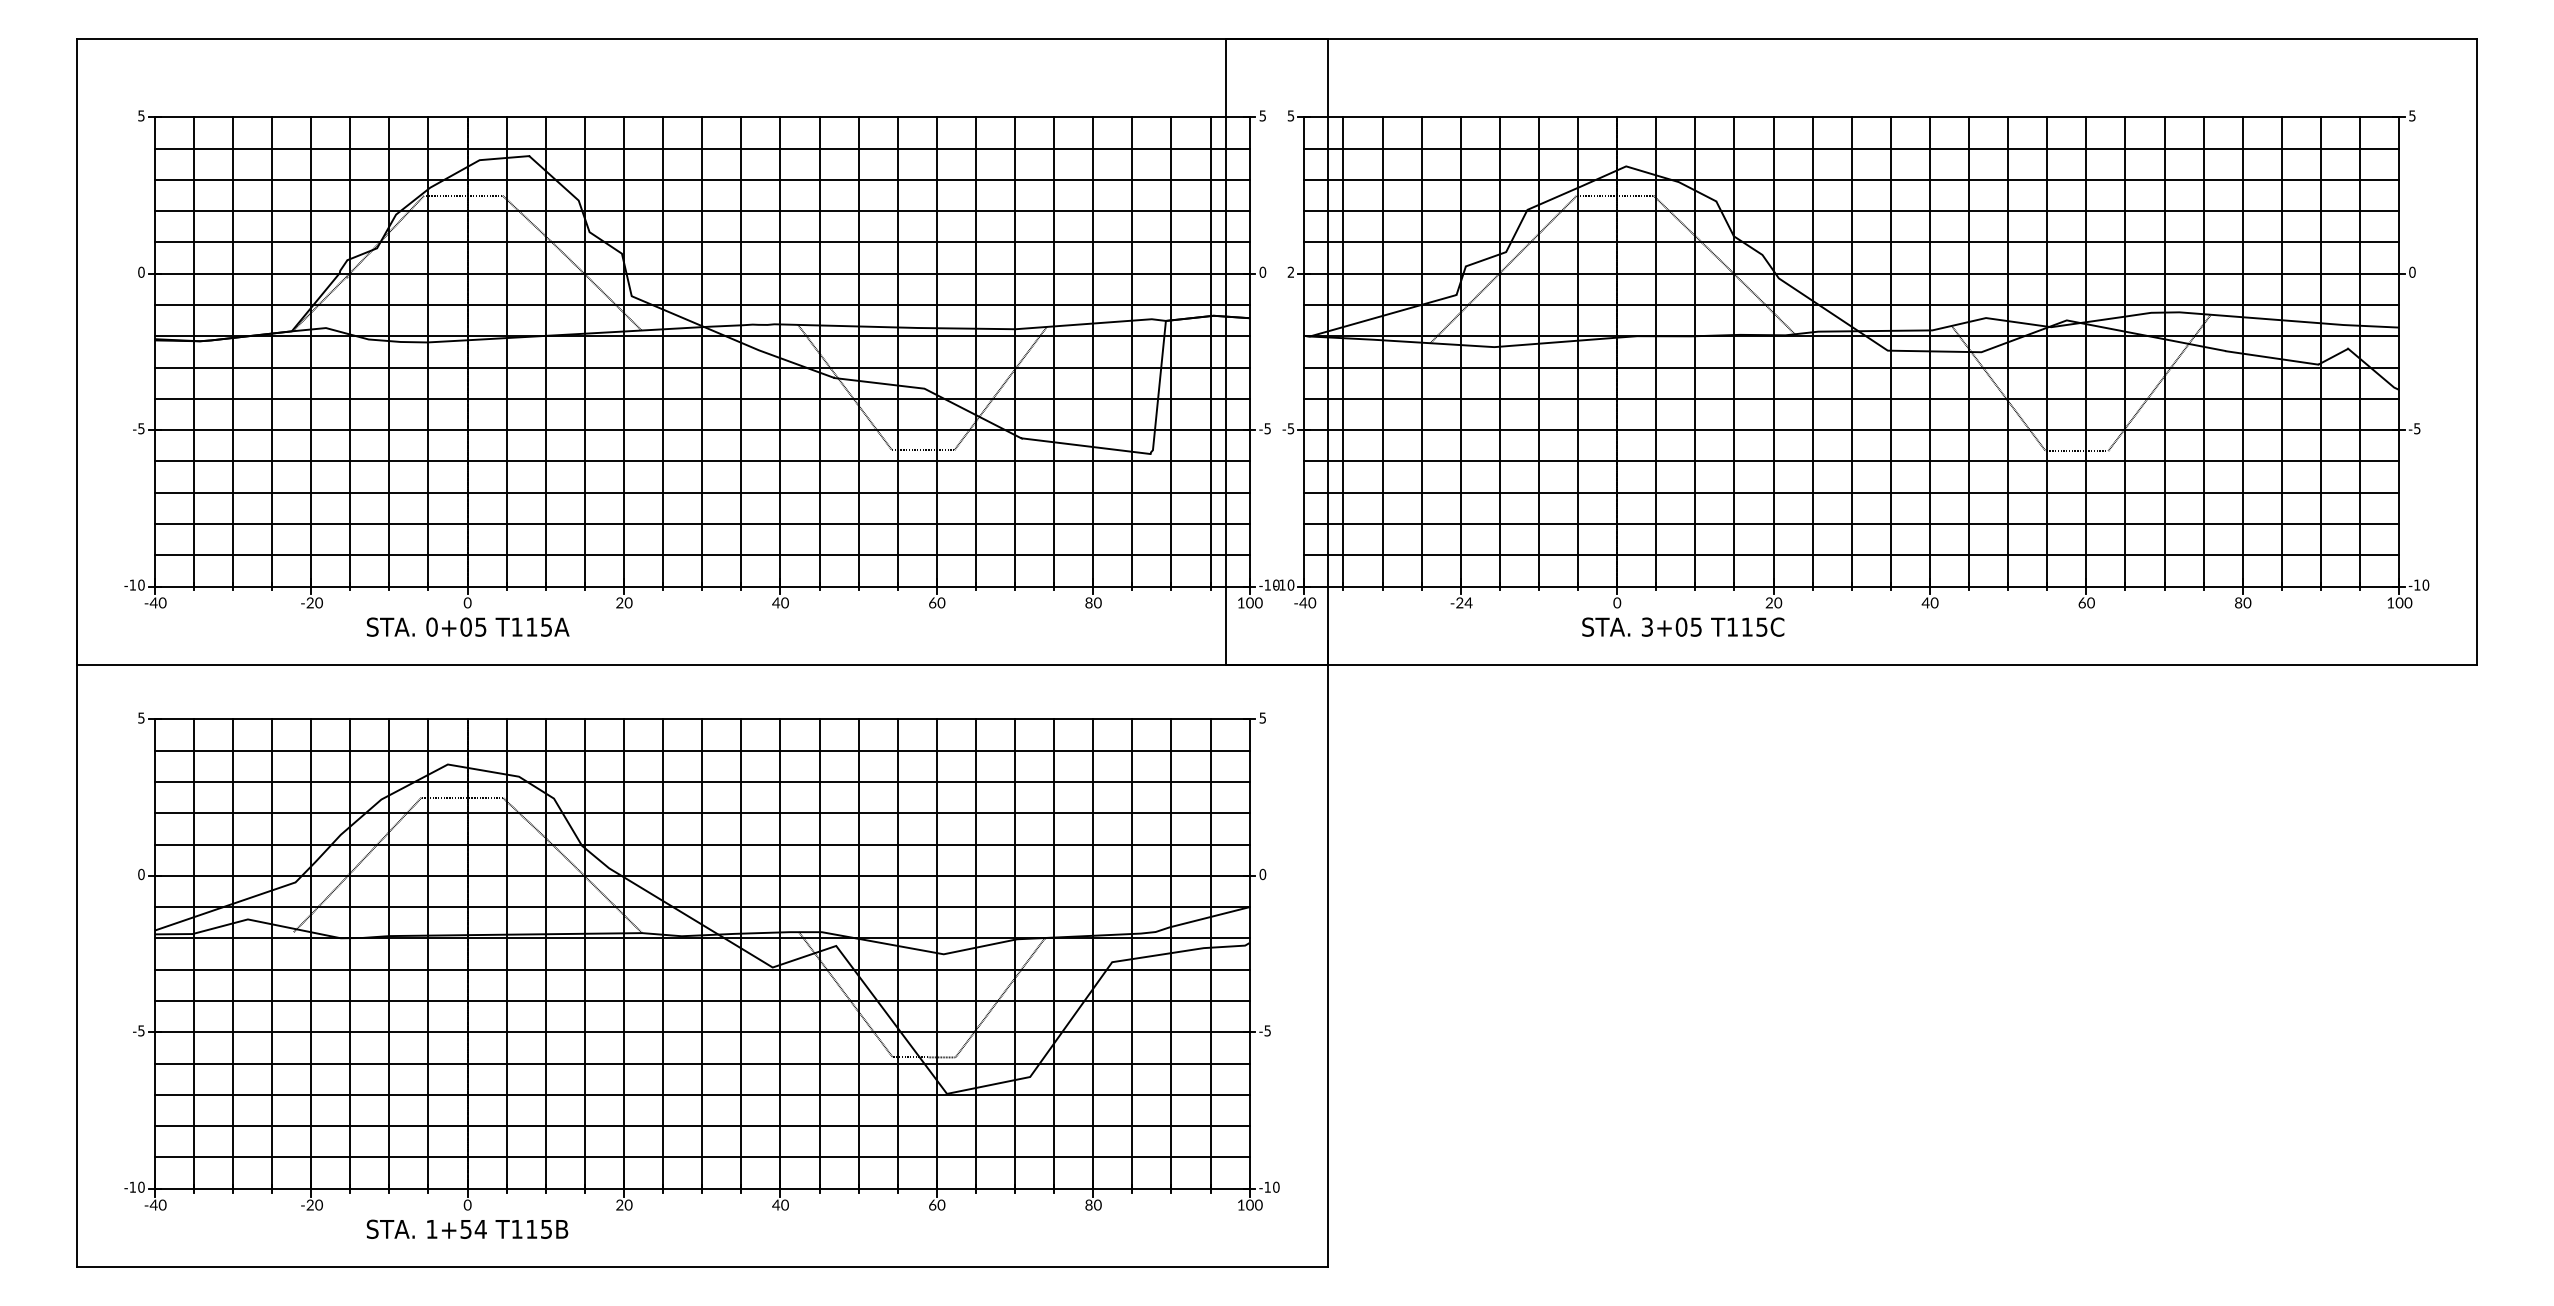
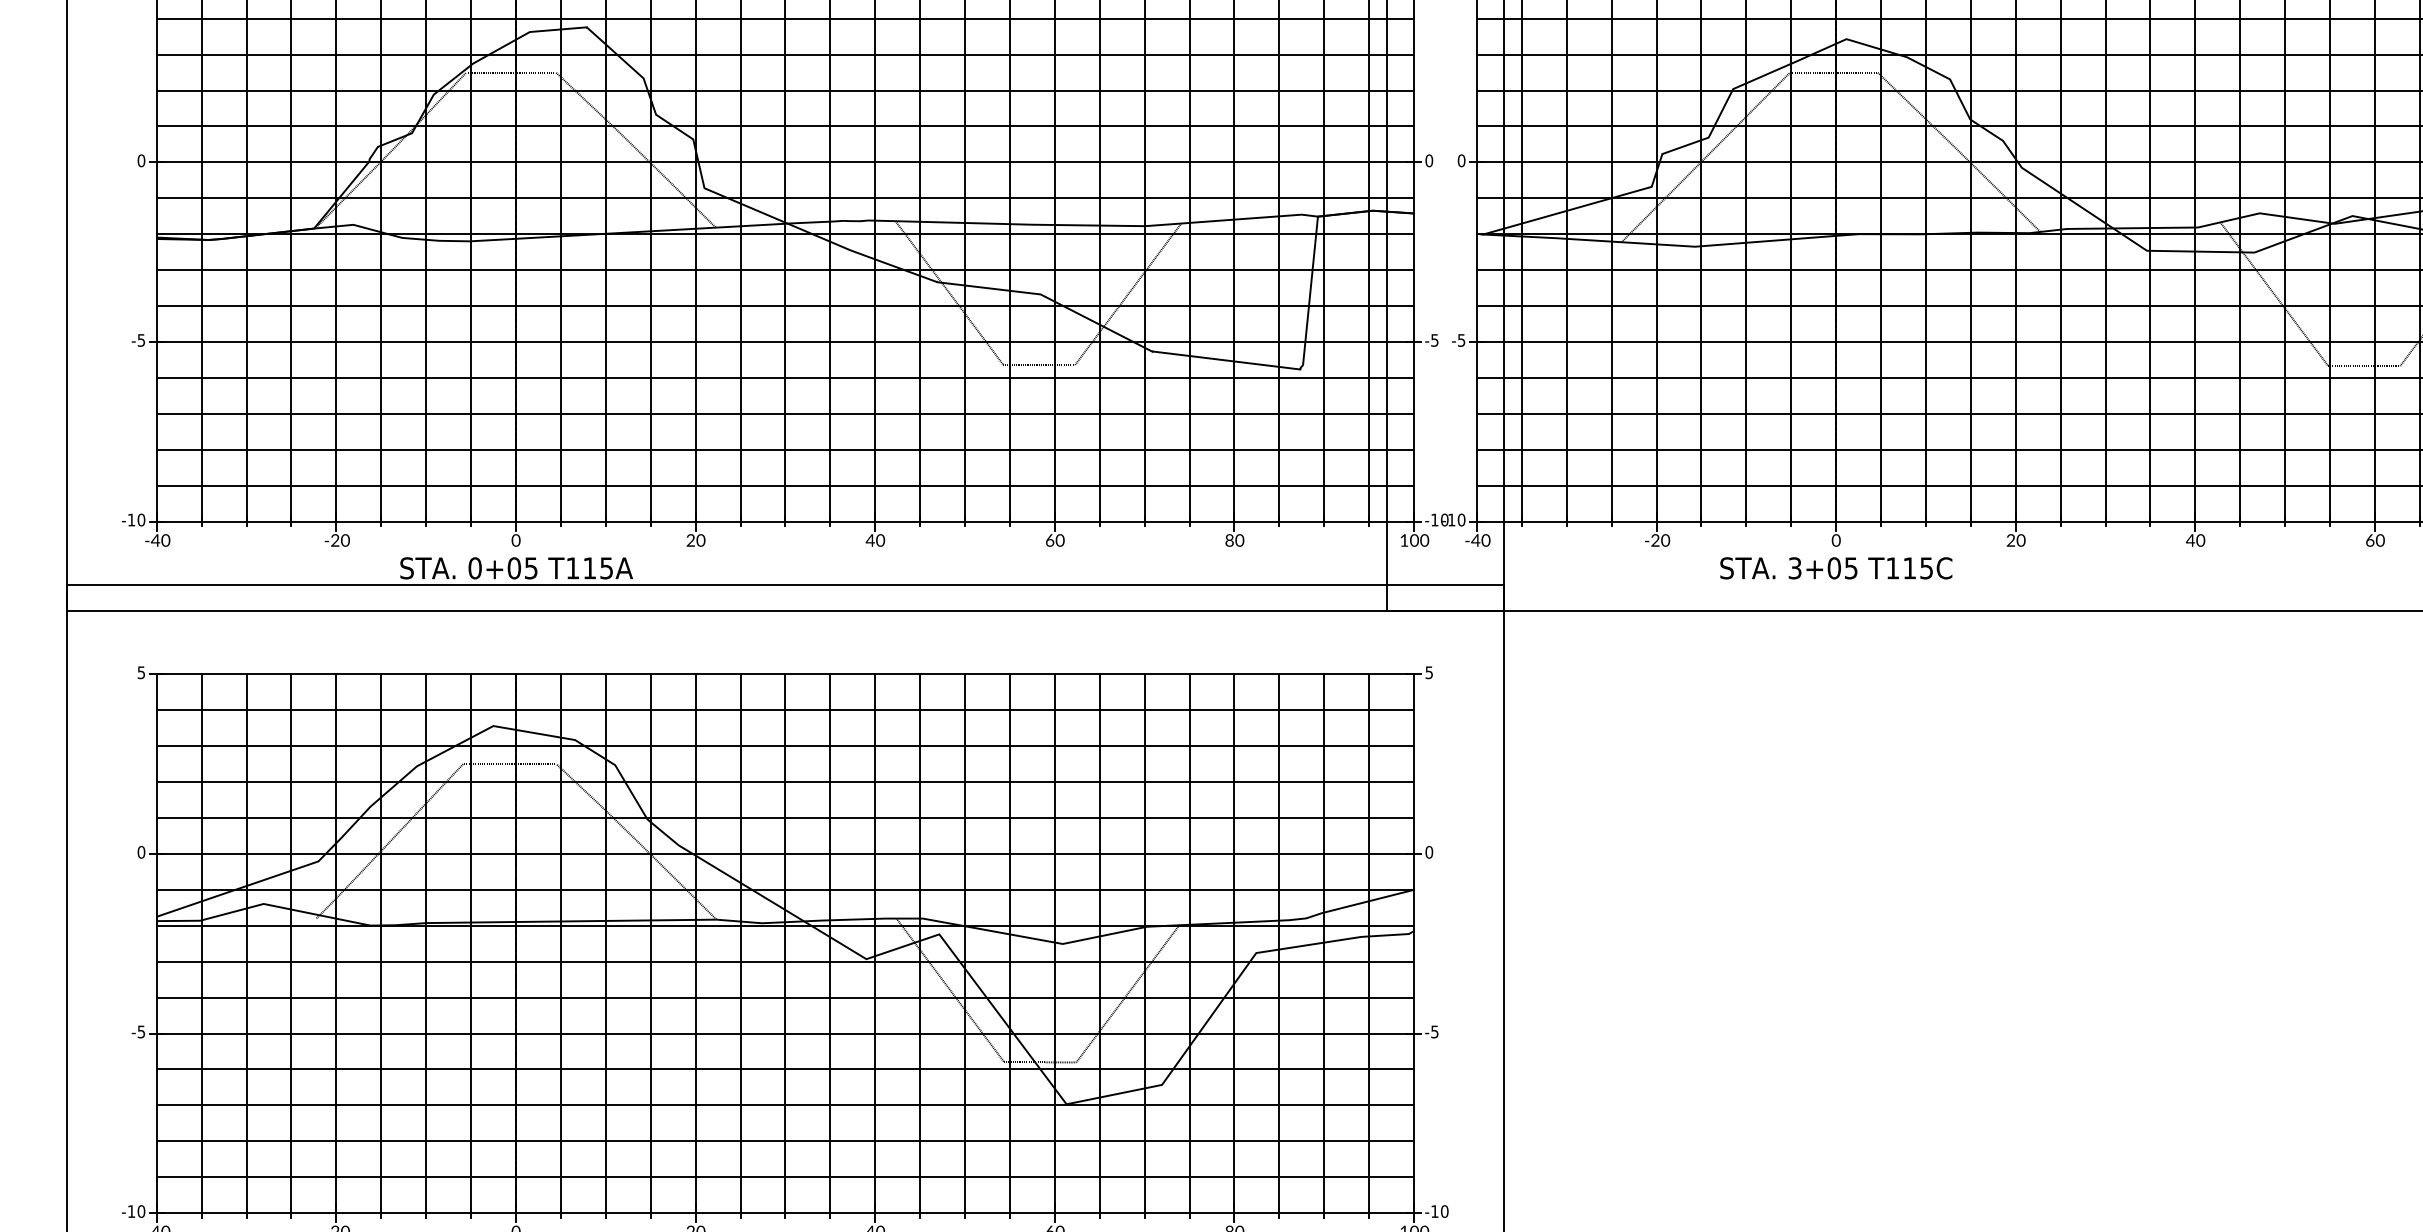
text: (1290, 271) -> (1461, 159), 2 -> 0
text: (1468, 602) -> (1665, 539), -24 -> -20
text: (1683, 626) -> (1836, 567), moved
line: (701, 641) -> (784, 584), added

